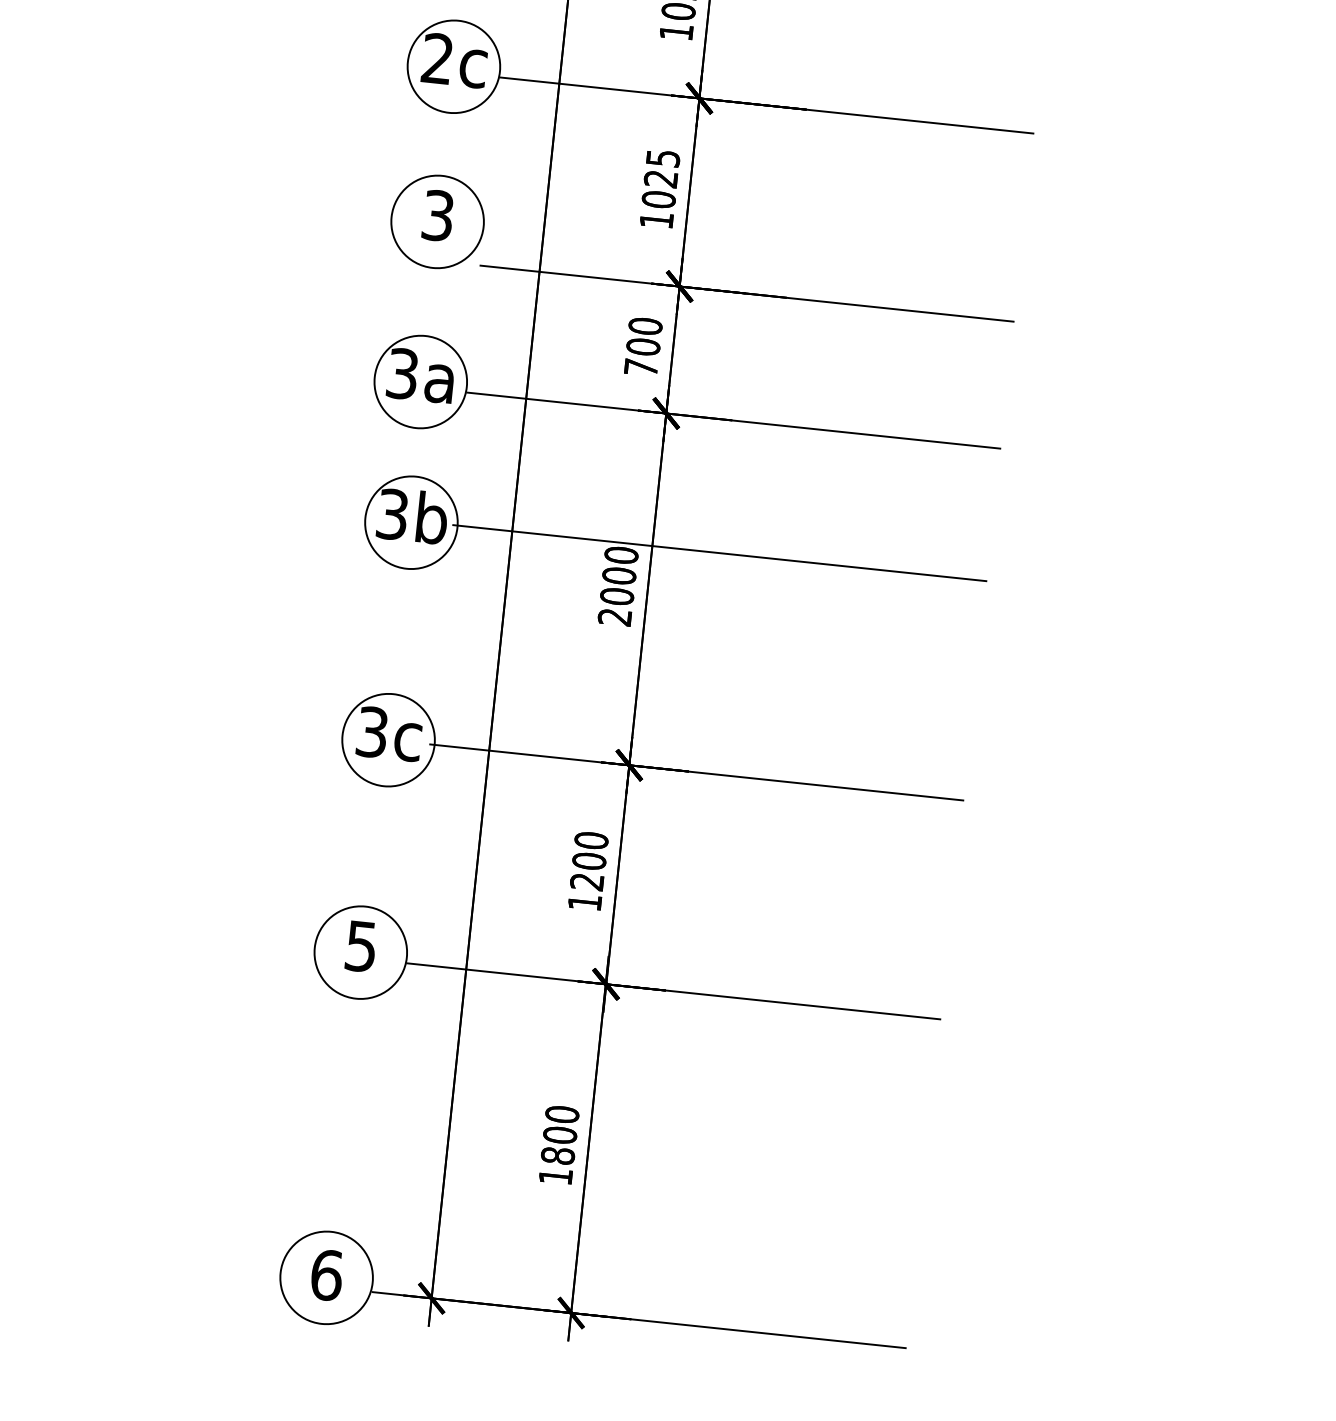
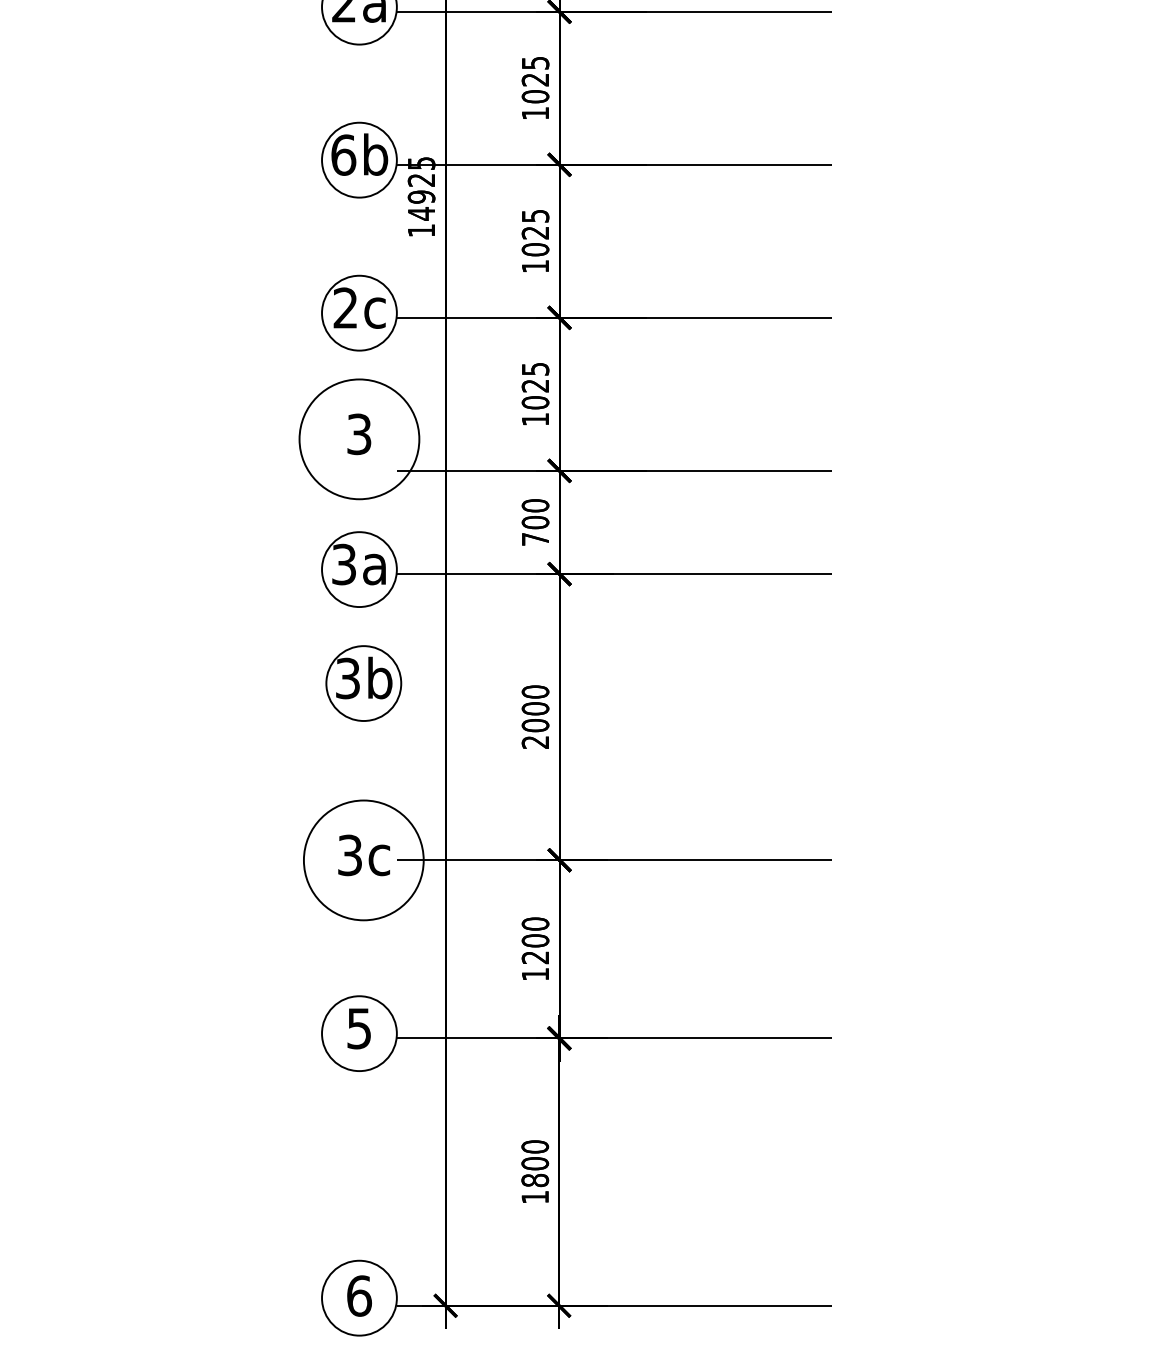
circle: (437, 220) -> (359, 438), size x1.6
line: (718, 552) -> (613, 681), removed
circle: (388, 739) -> (363, 859), size x1.6

